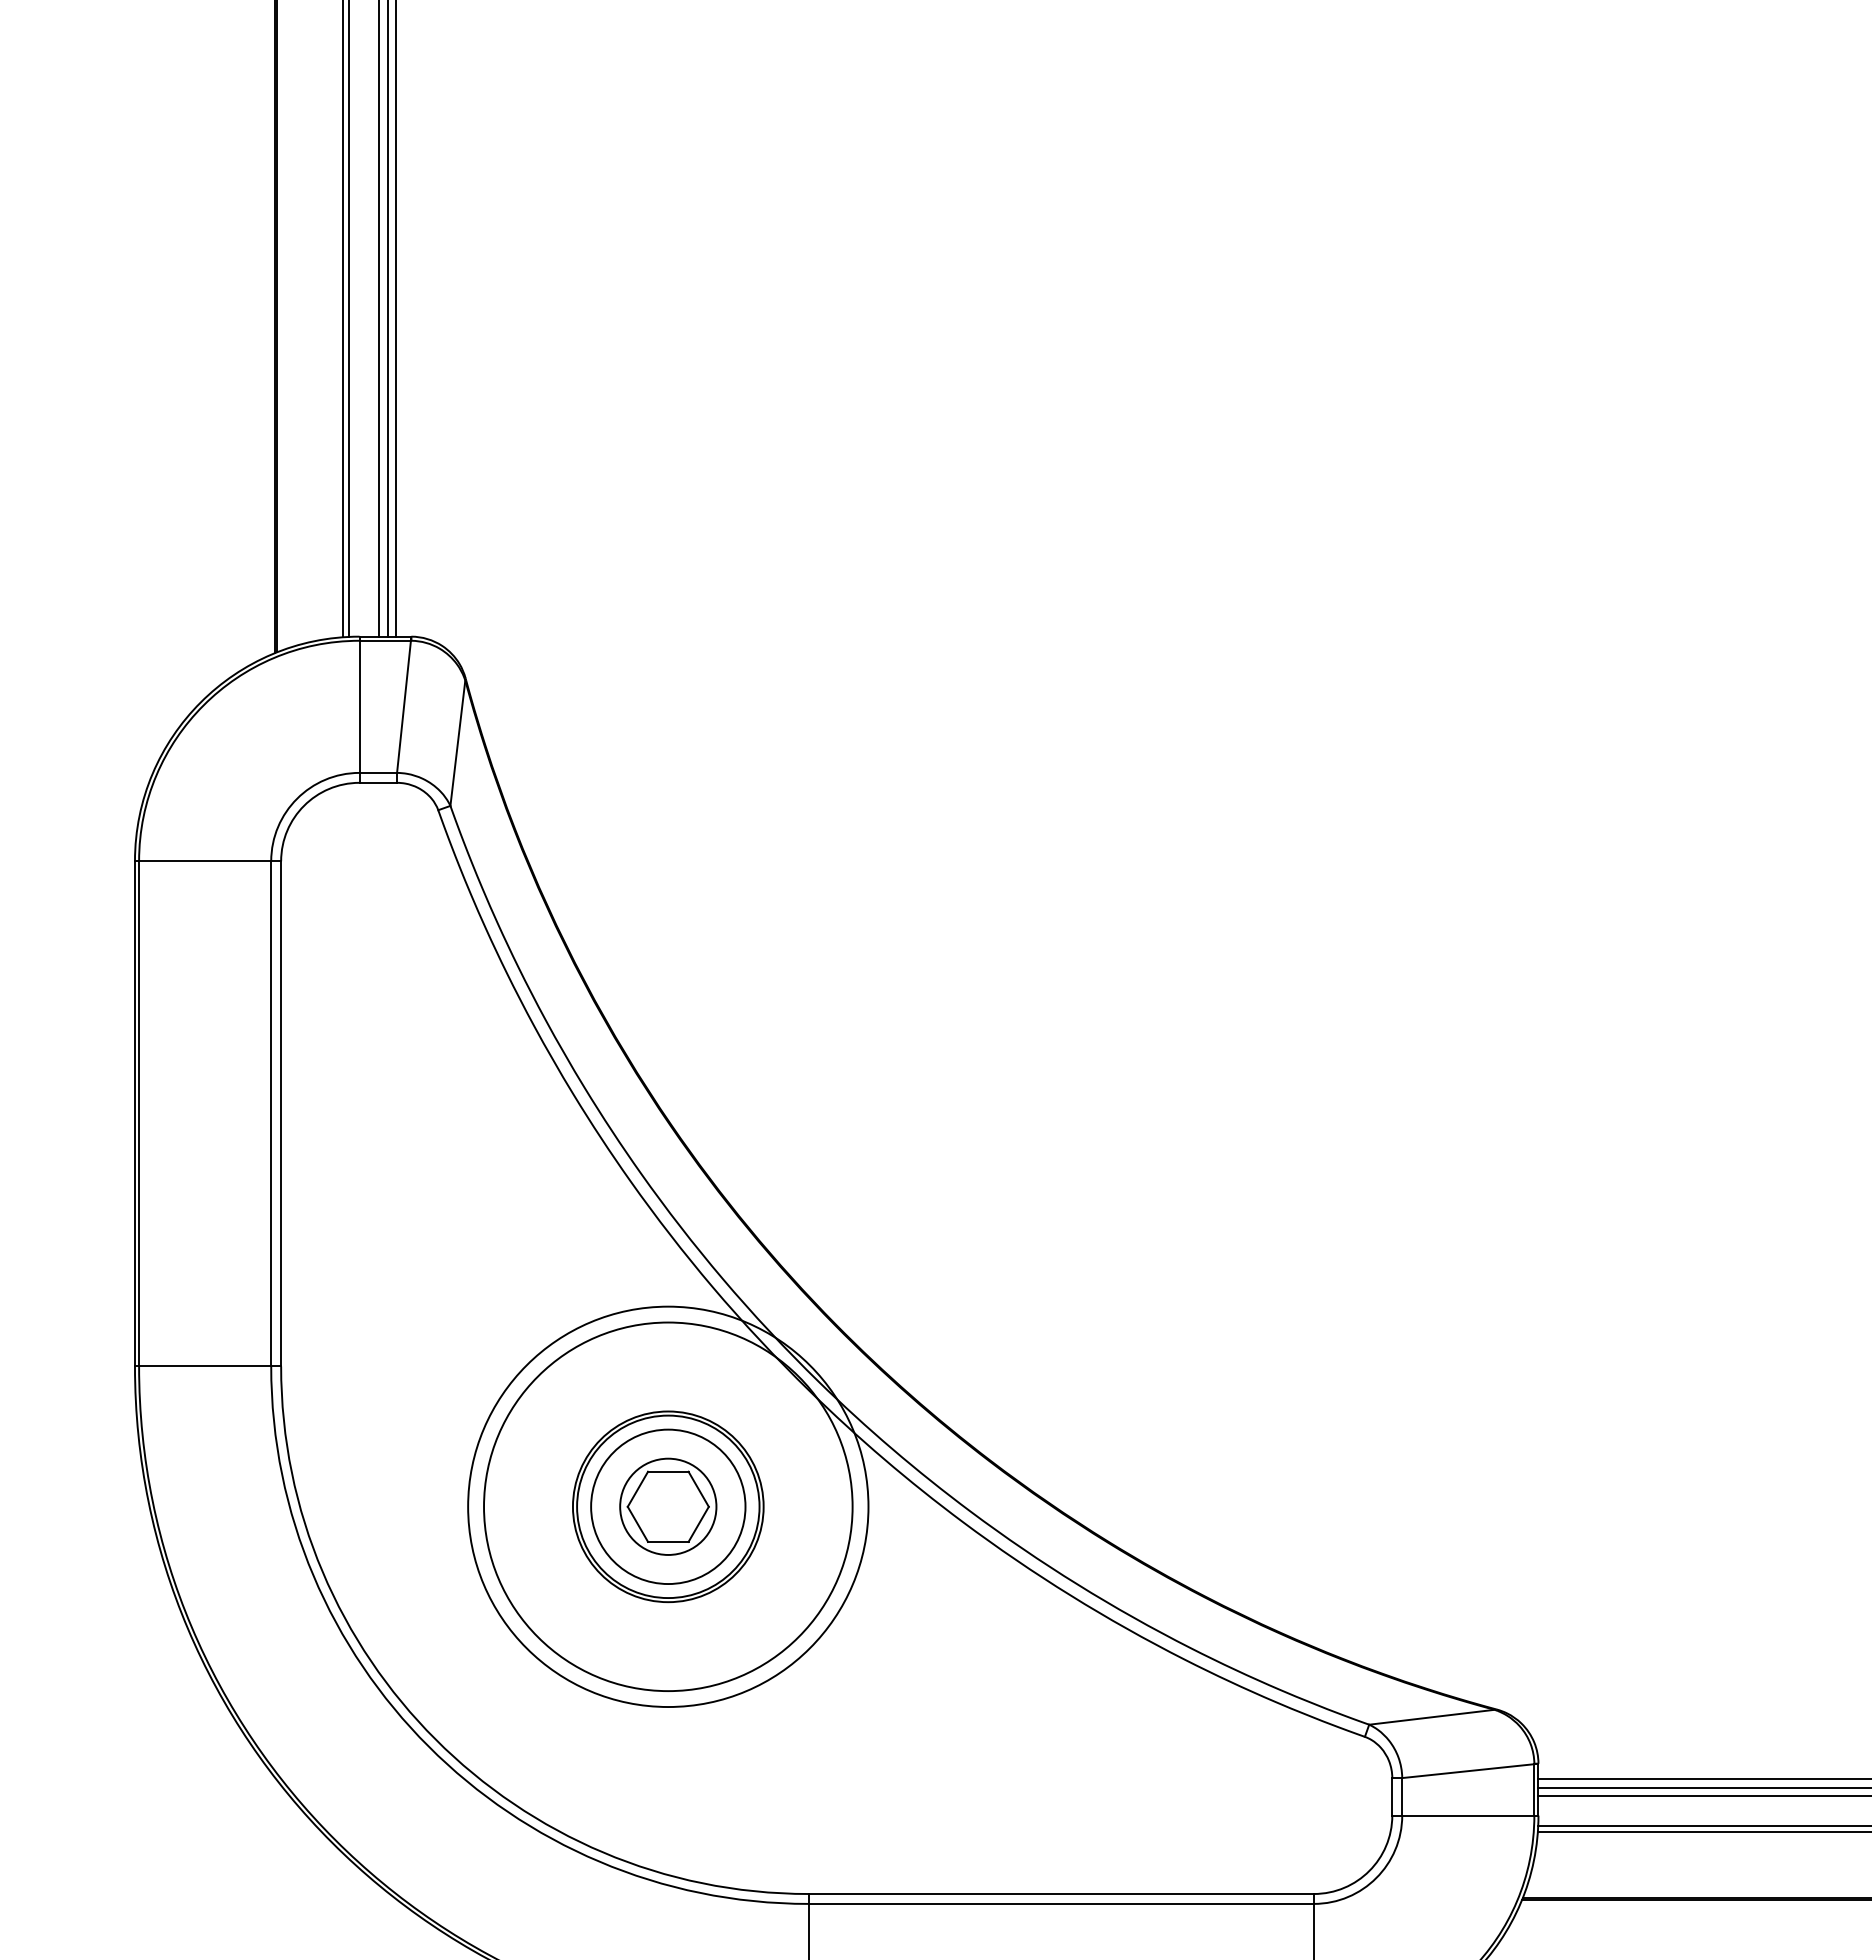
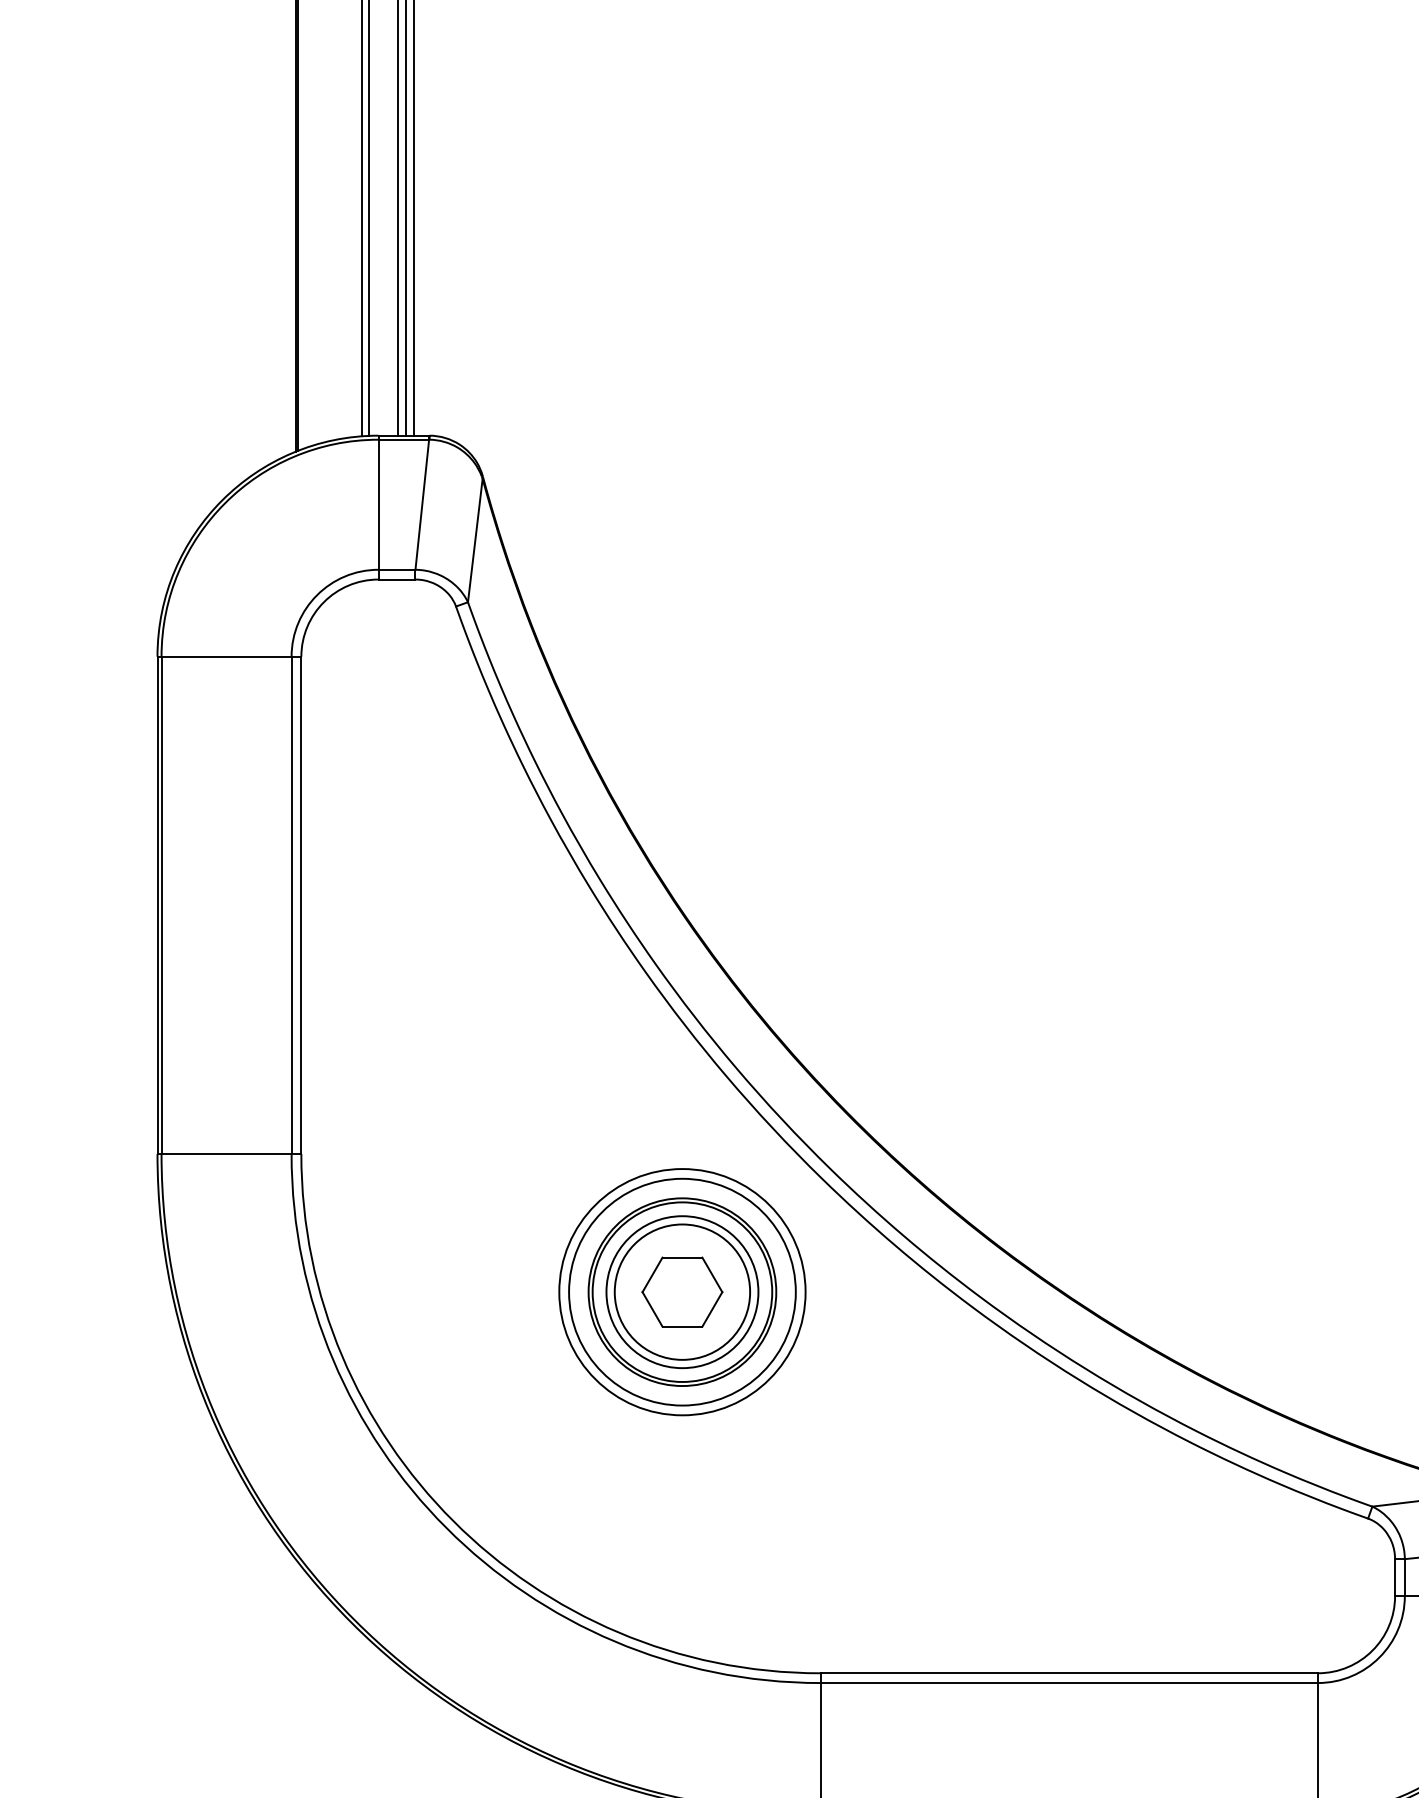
circle: (668, 1506) -> (682, 1291), size x0.62
circle: (668, 1506) -> (682, 1291), size x0.62
circle: (668, 1506) -> (682, 1291), size x1.43

